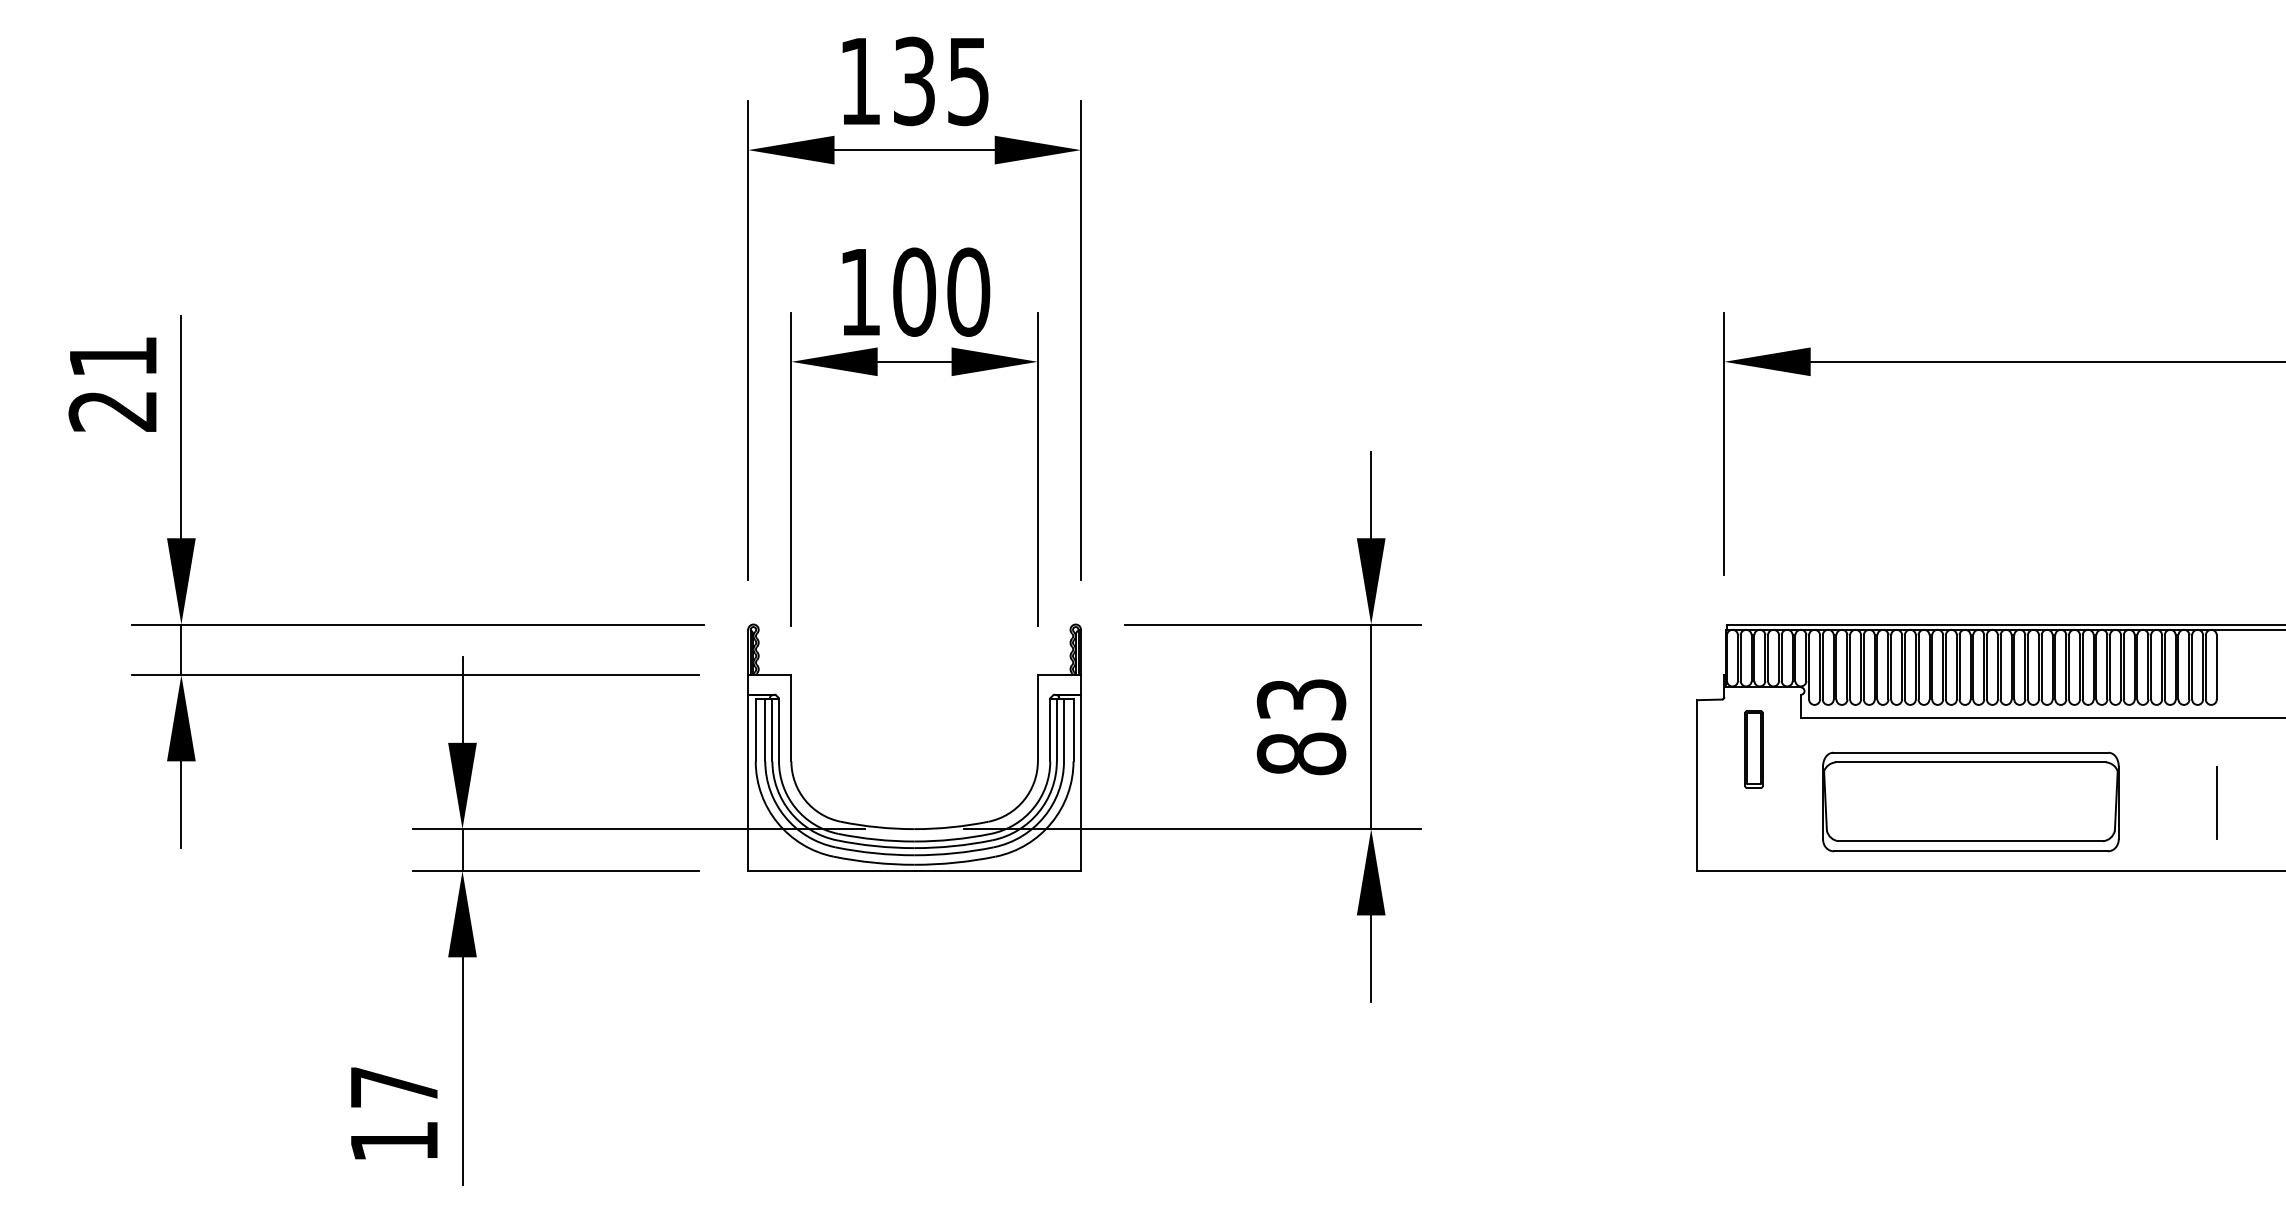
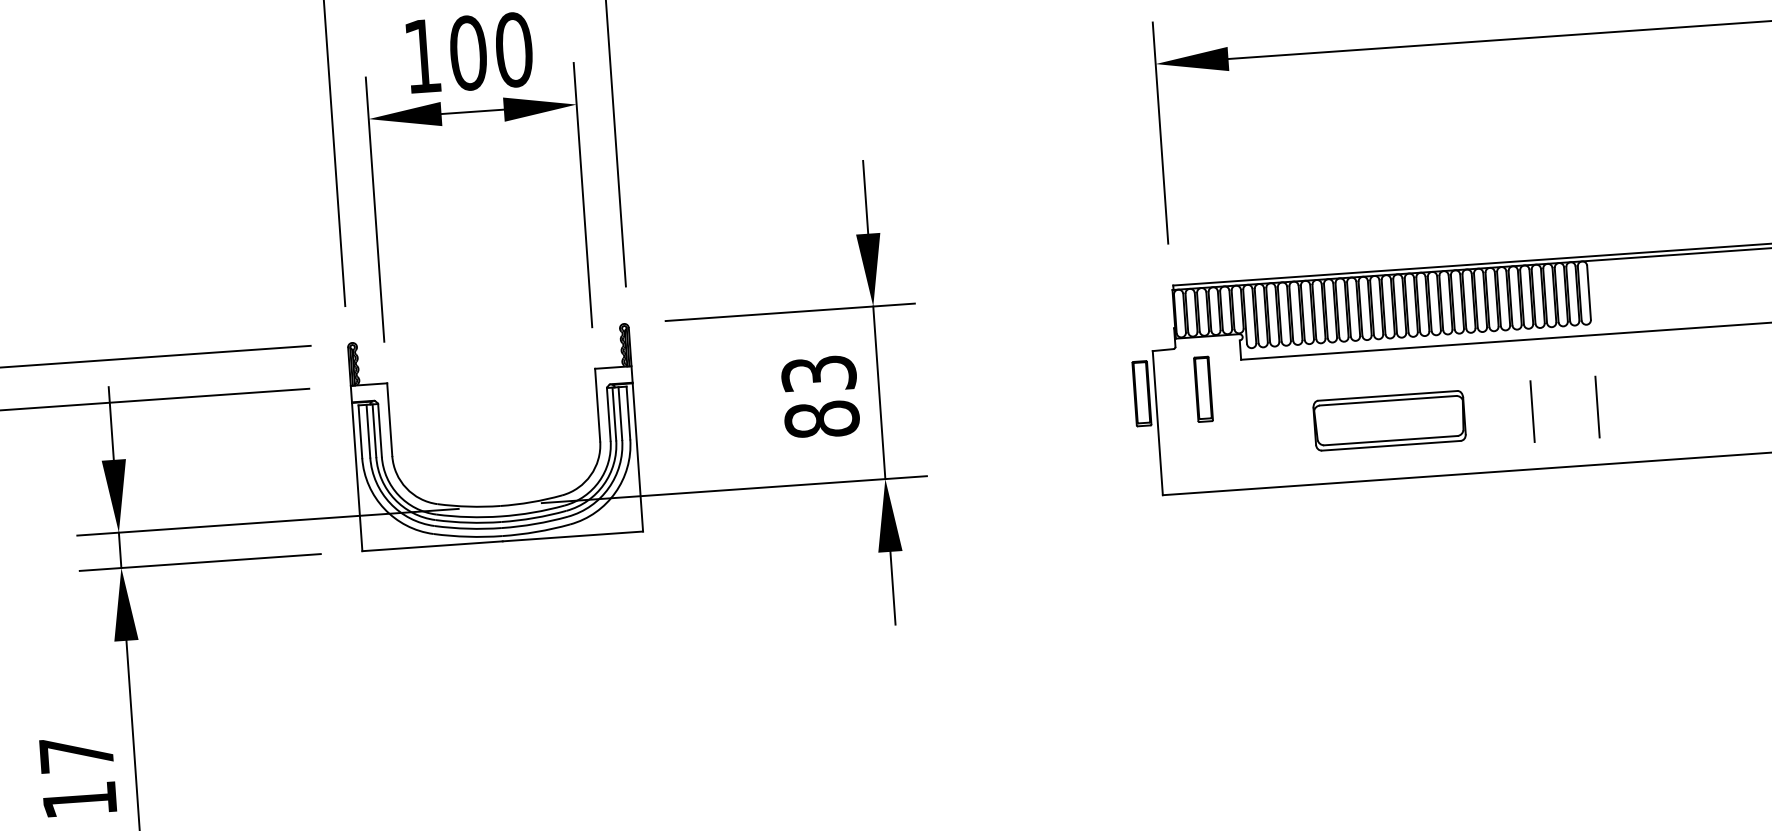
part: (1680, 749) -> (1141, 393), added
part: (1970, 801) -> (1389, 420), size x0.6
line: (2139, 802) -> (1531, 411), added

